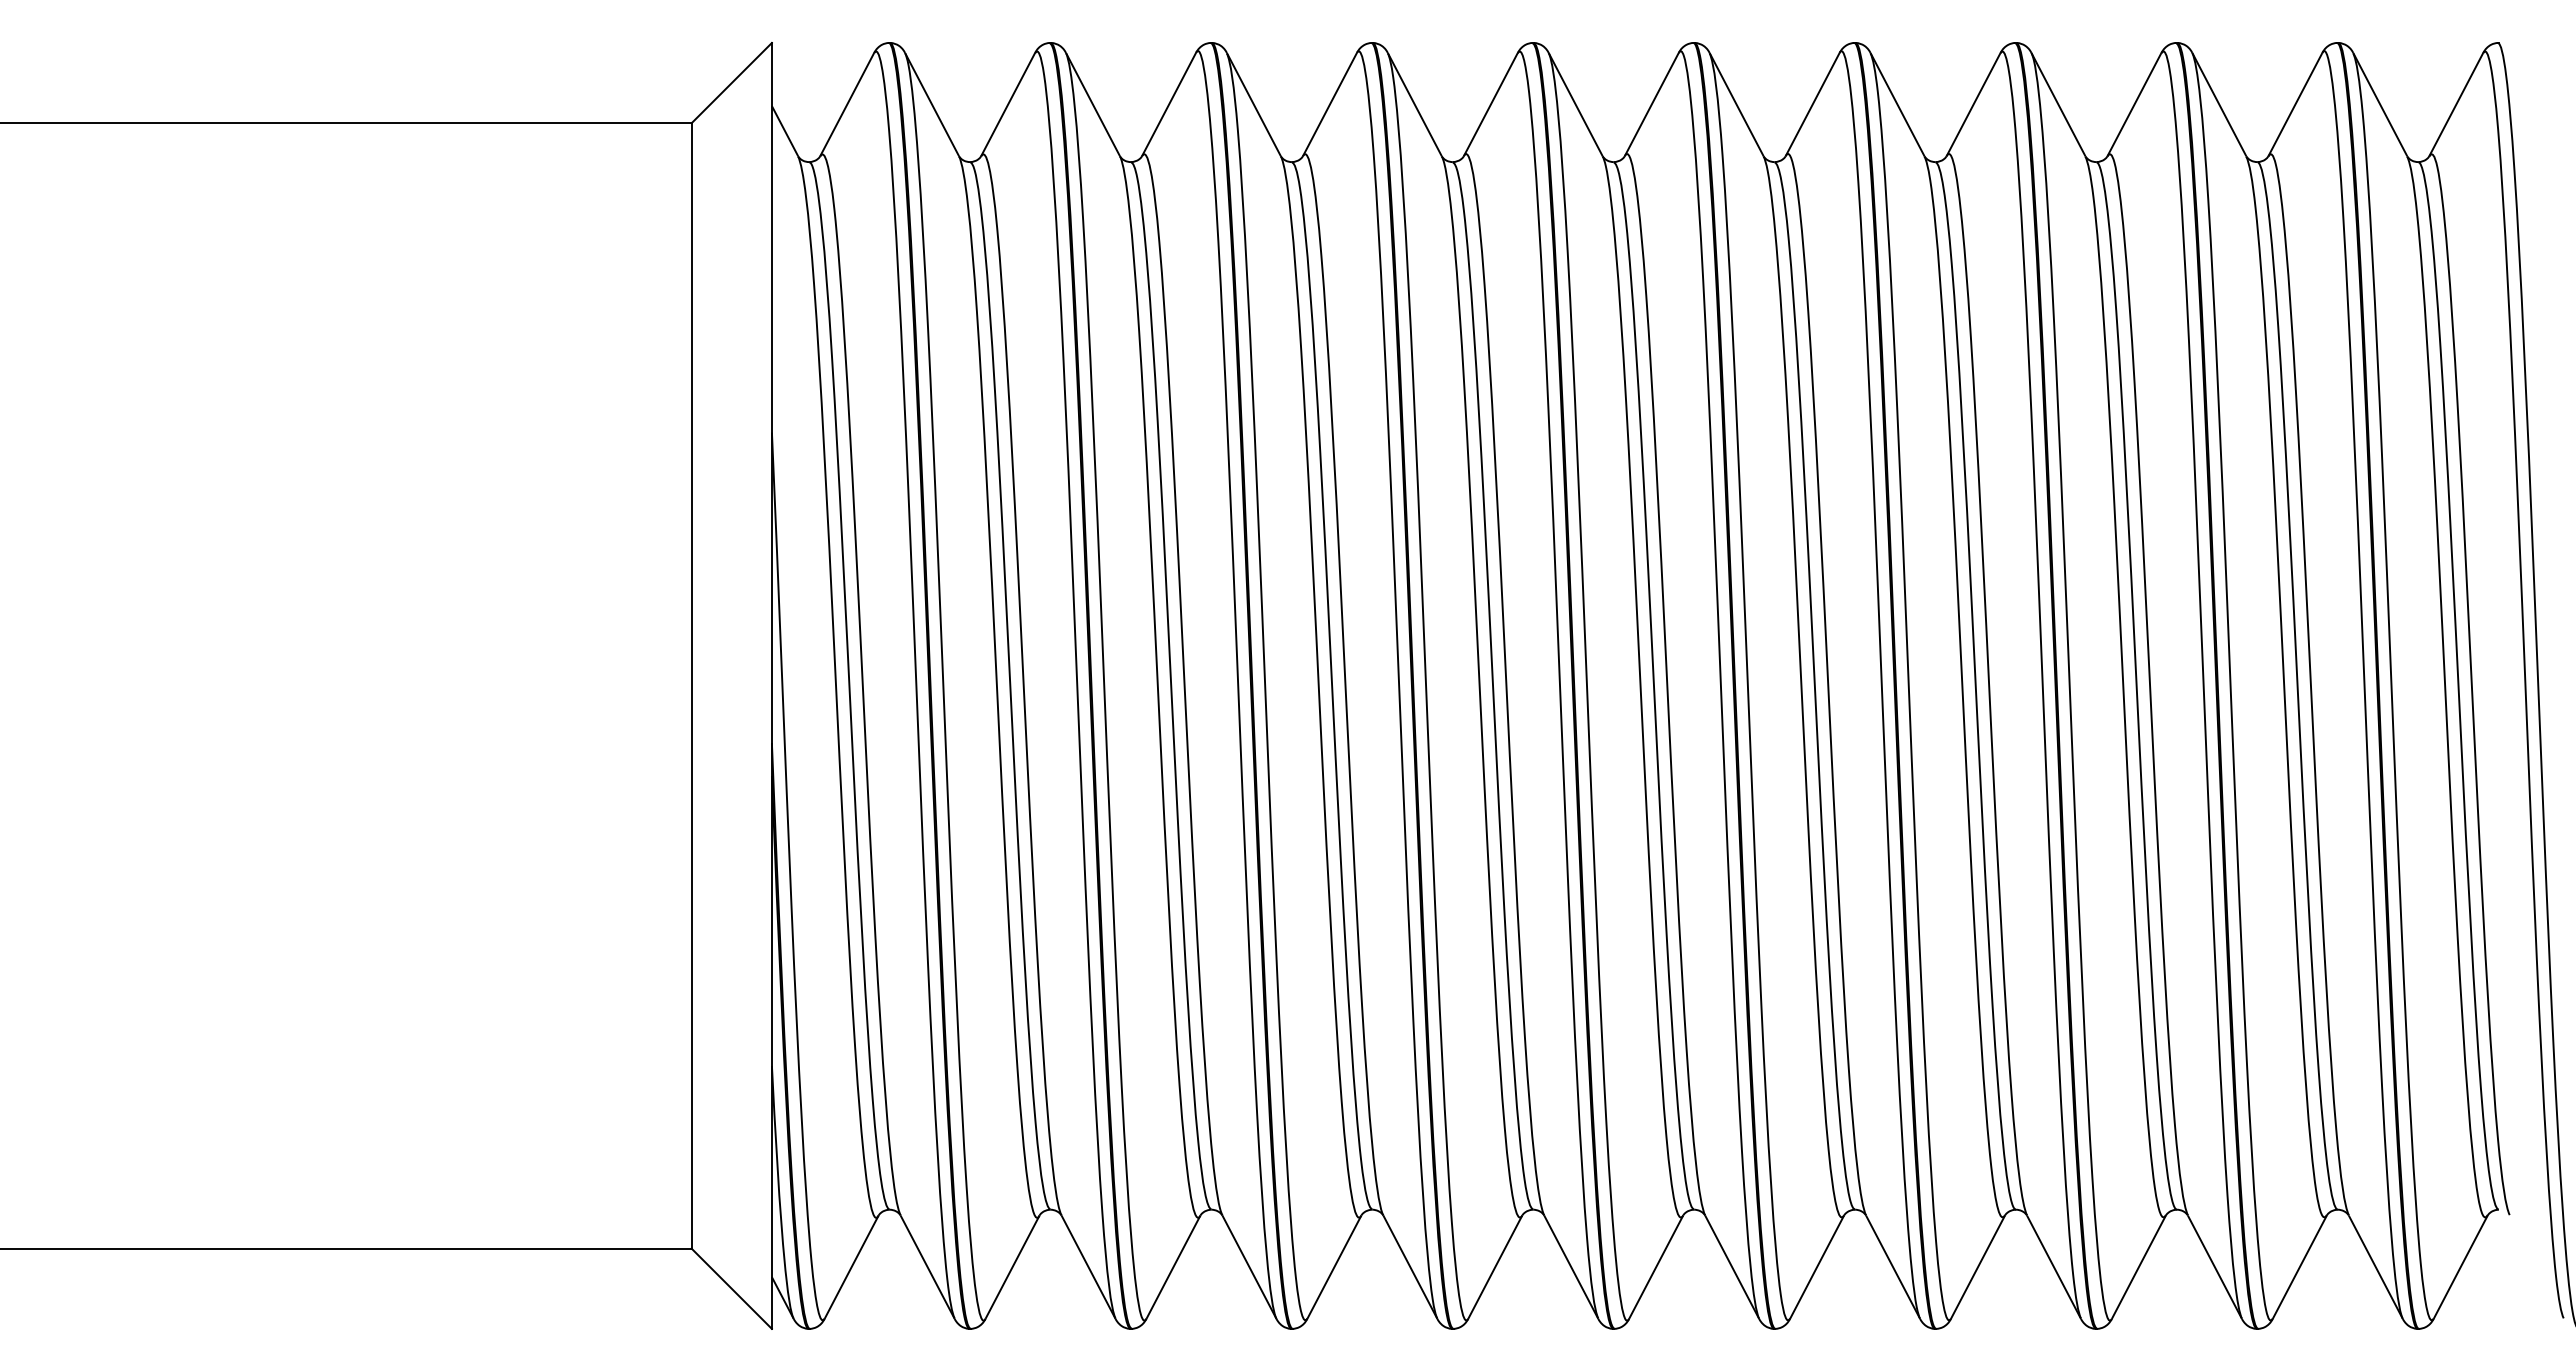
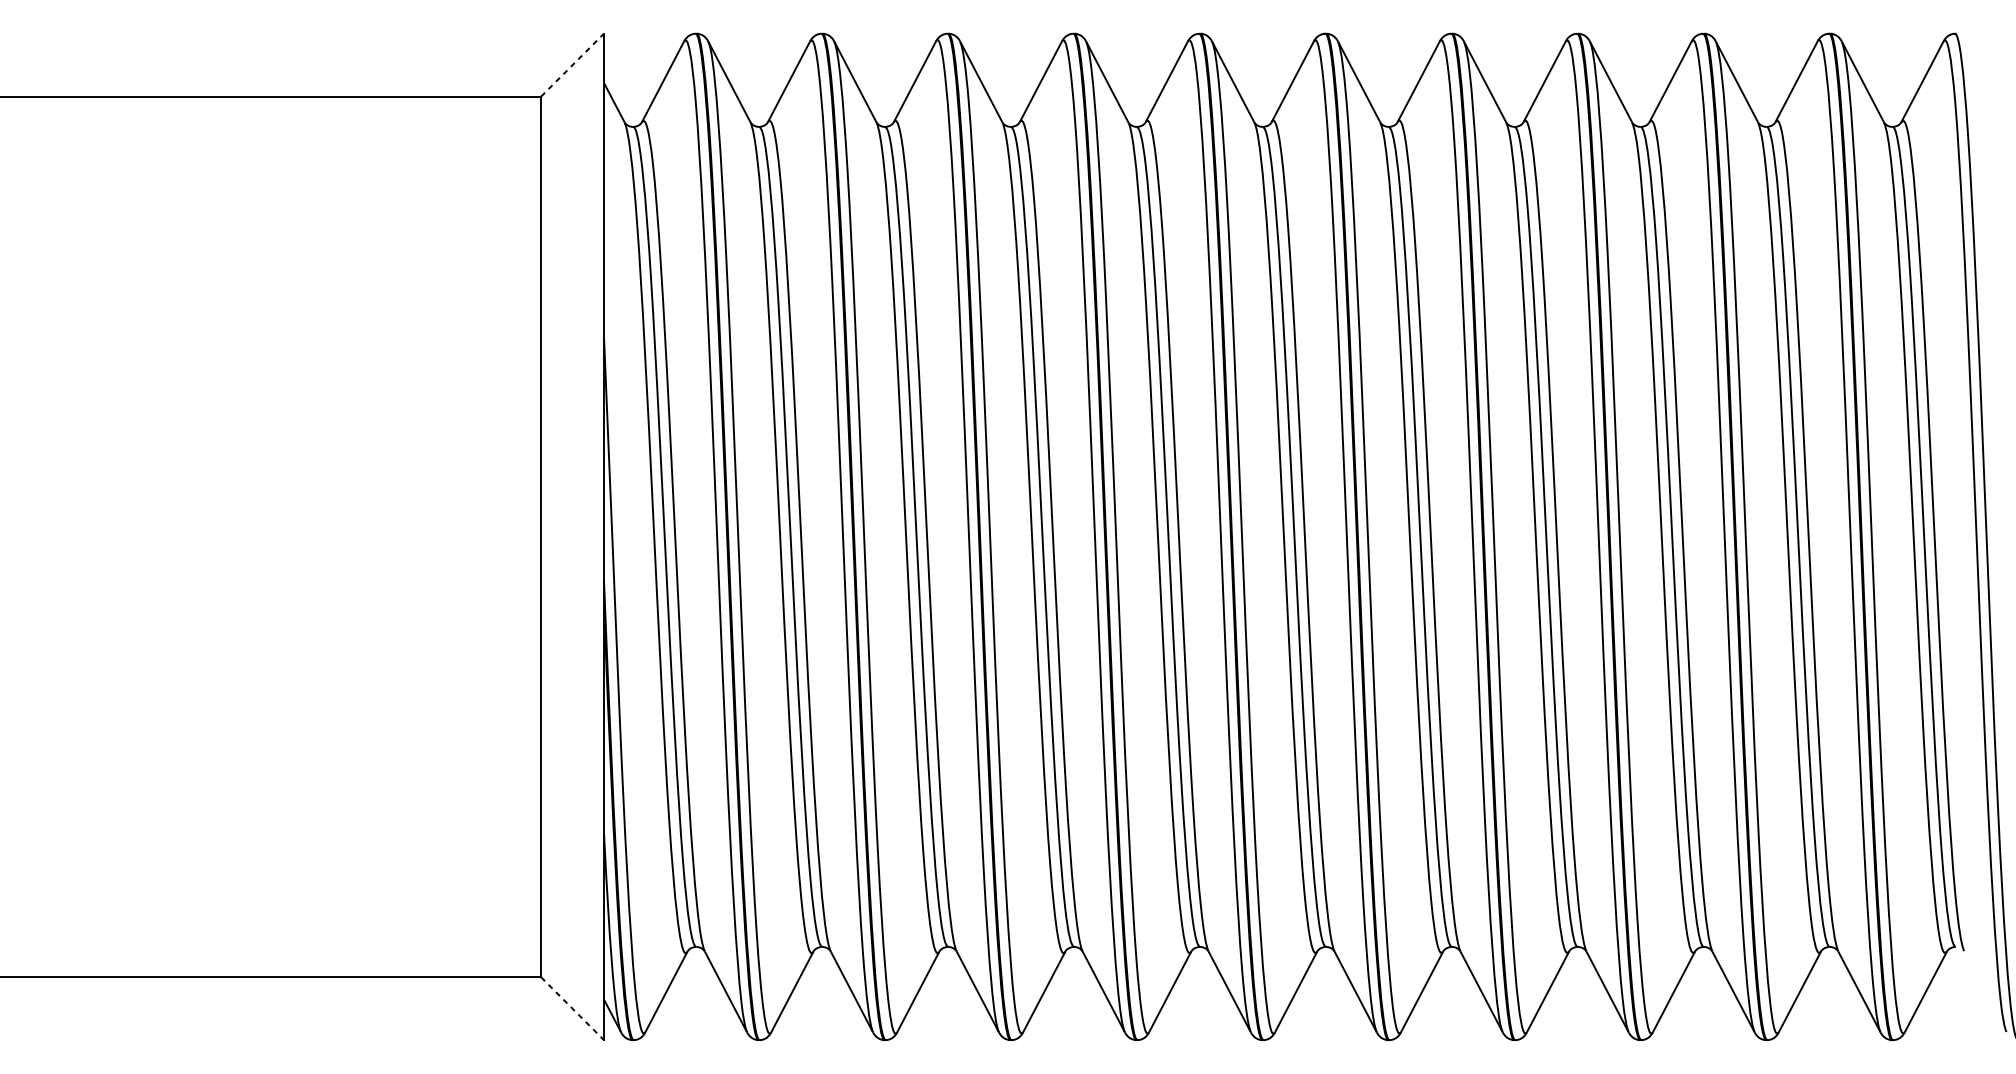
line: (731, 83) -> (572, 65), solid -> dashed
line: (731, 1288) -> (572, 1008), solid -> dashed

